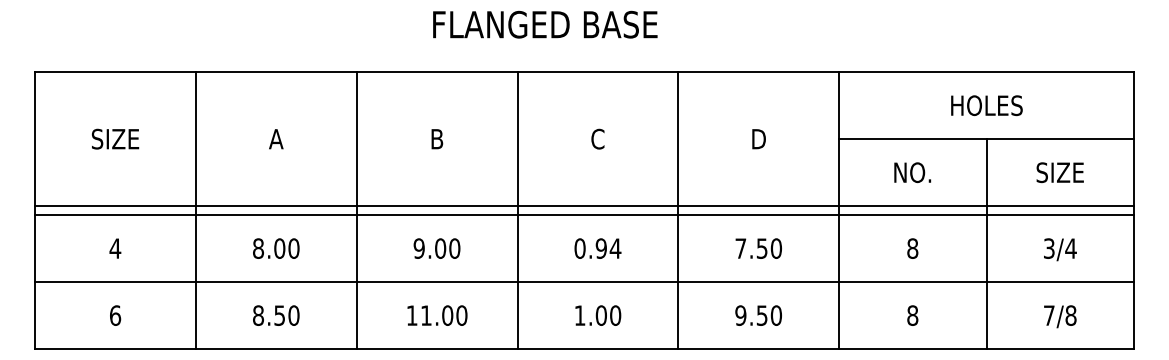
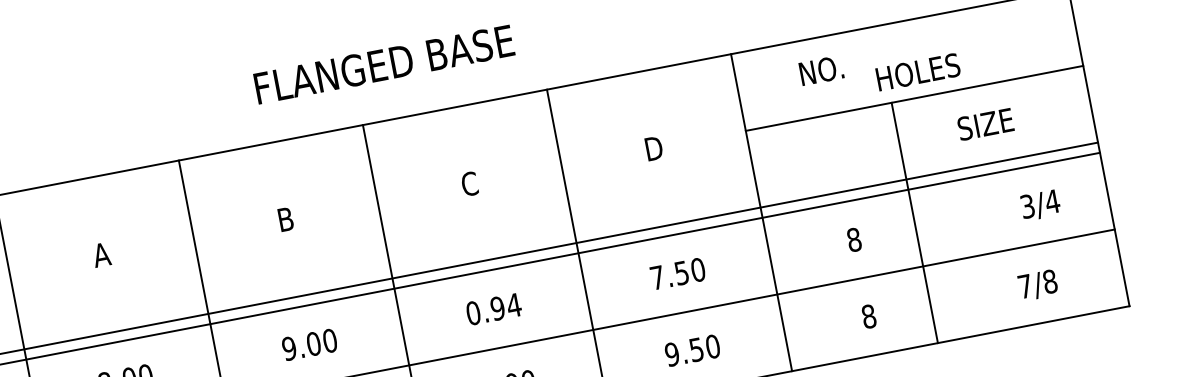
text: (986, 105) -> (917, 72), moved
text: (912, 172) -> (821, 70), moved
text: (1059, 172) -> (984, 124), moved
line: (986, 244) -> (914, 223), moved
text: (1060, 249) -> (1040, 205), moved

